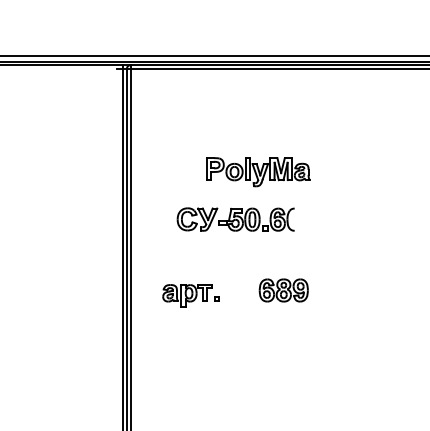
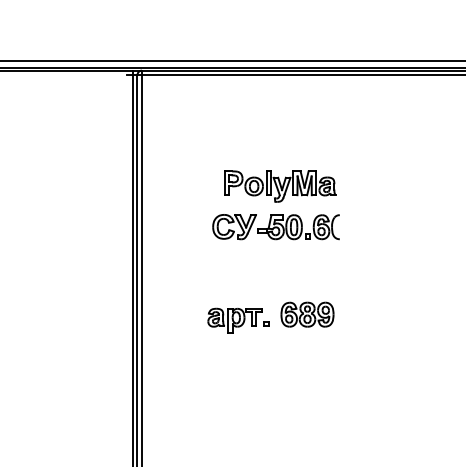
part: (235, 219) -> (275, 227), moved
part: (190, 295) -> (237, 320), moved

